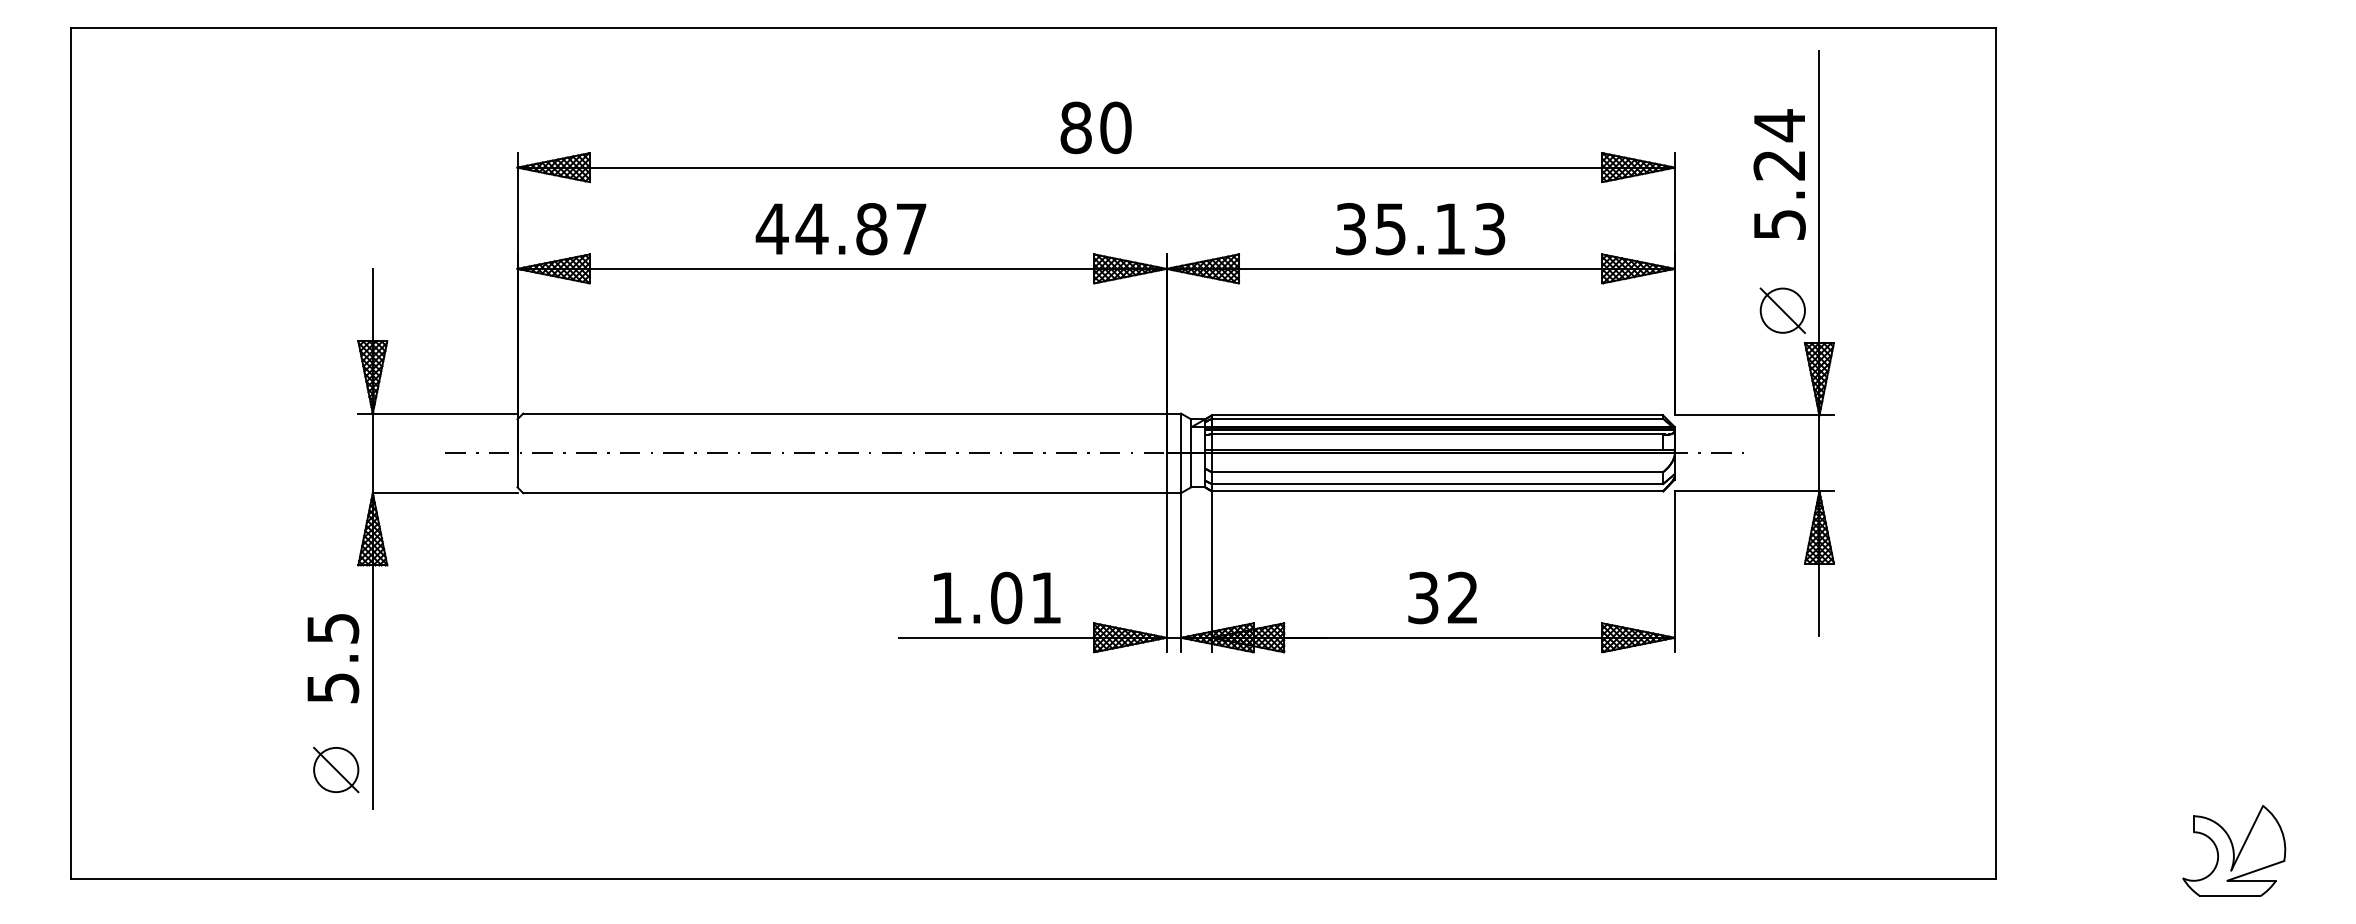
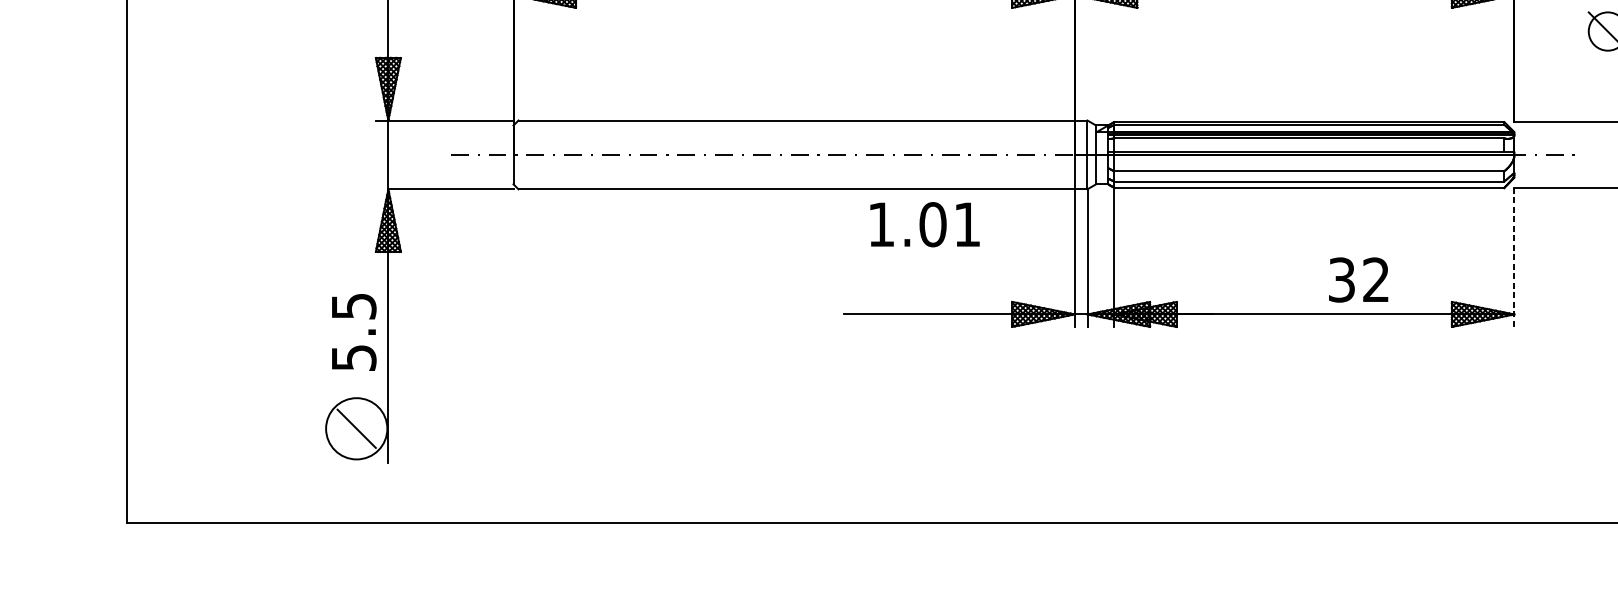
line: (1674, 571) -> (1514, 257), solid -> dashed
text: (997, 597) -> (925, 224), moved
text: (1442, 597) -> (1358, 279), moved
circle: (336, 769) -> (356, 428), size x1.6

